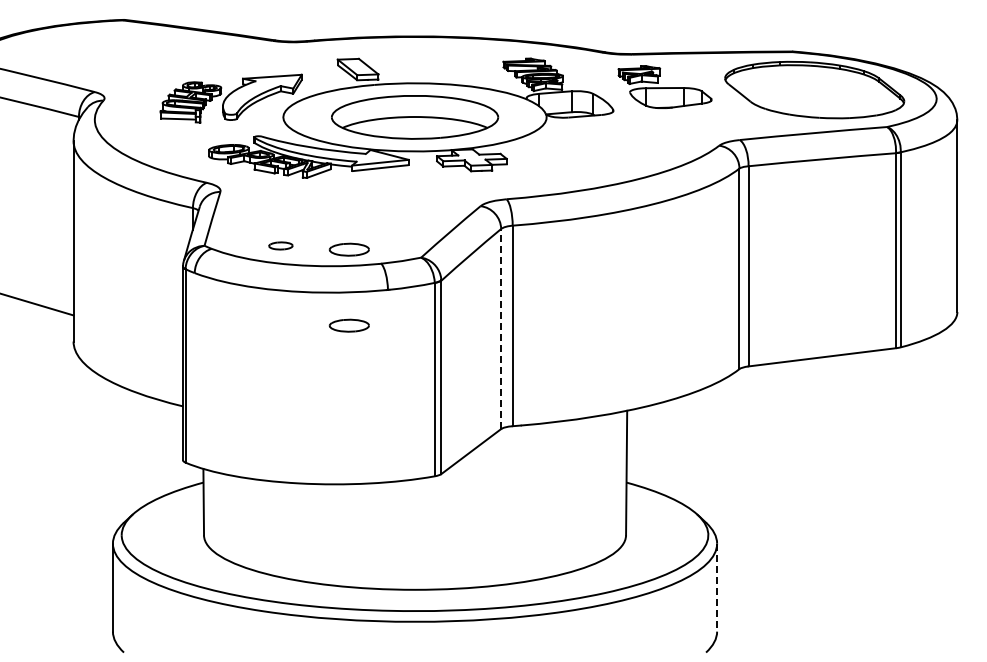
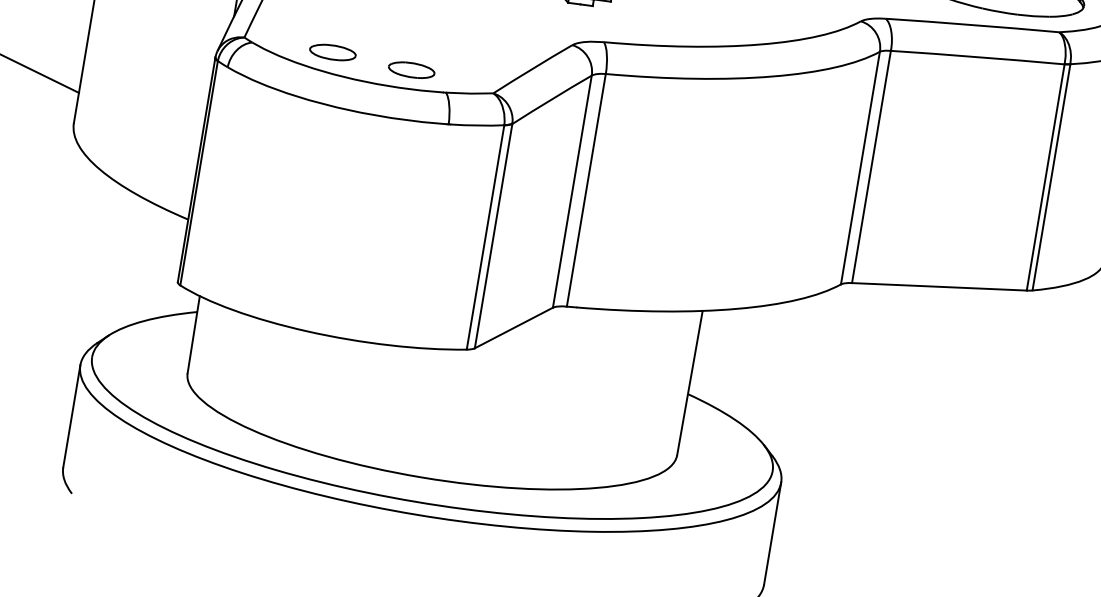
part: (280, 245) -> (332, 51), size x1.67
part: (348, 325) -> (395, 157), removed
line: (501, 328) -> (572, 191), dashed -> solid
line: (717, 587) -> (773, 533), dashed -> solid

